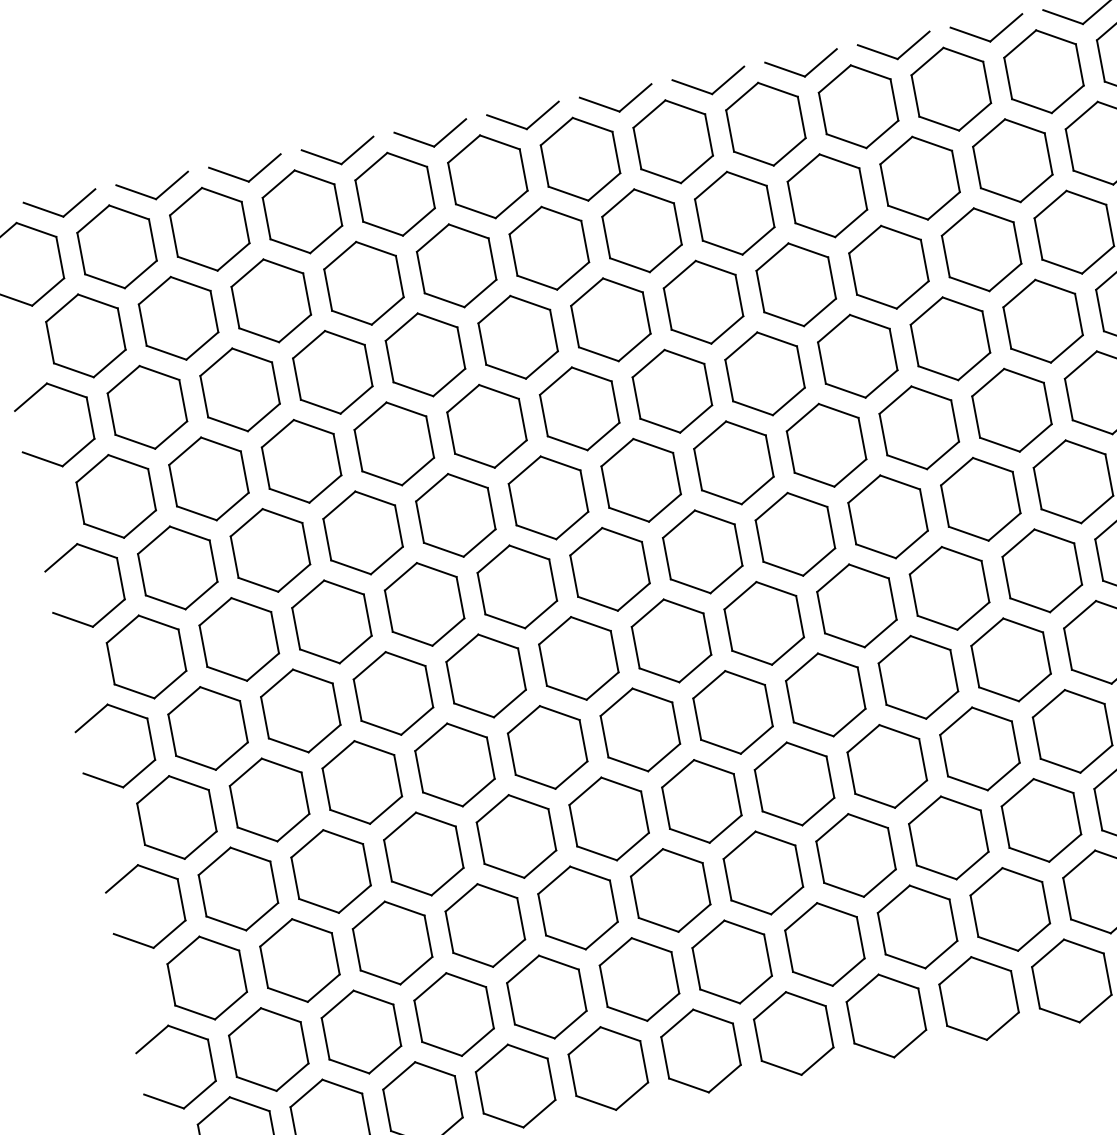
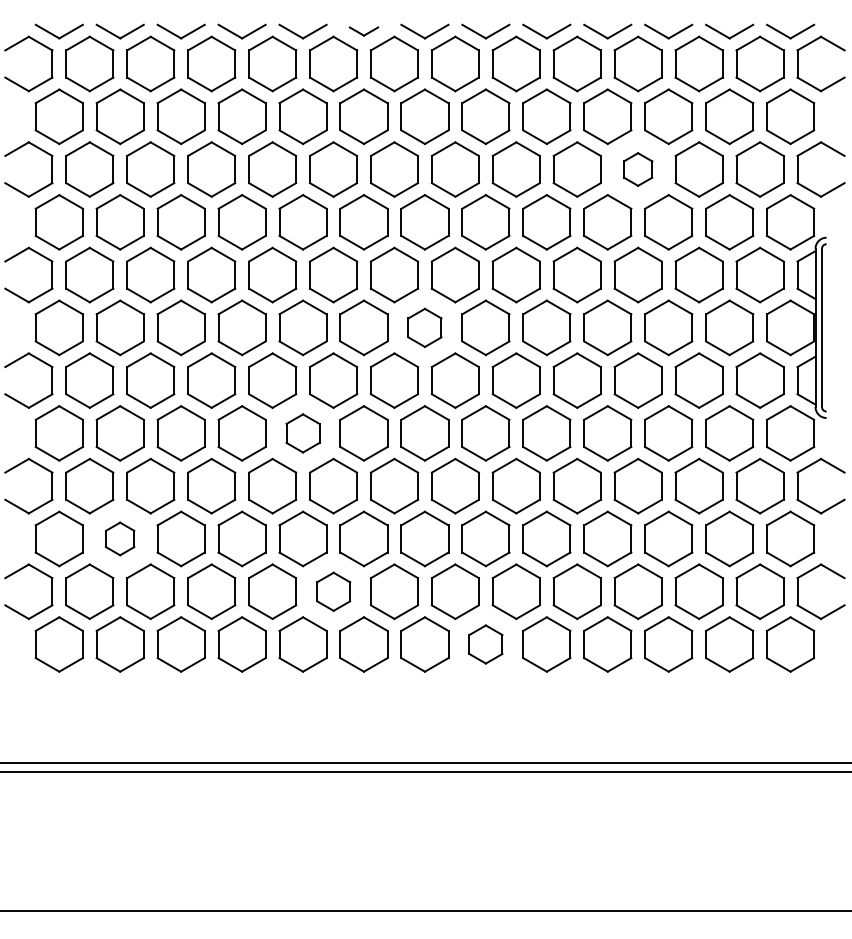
part: (524, 118) -> (363, 31), size x0.6
part: (980, 249) -> (637, 169), size x0.6
part: (701, 551) -> (424, 327), size x0.7
part: (546, 747) -> (302, 433), size x0.7
part: (298, 960) -> (119, 538), size x0.6
part: (639, 979) -> (333, 591), size x0.7
part: (885, 1016) -> (485, 644), size x0.7

